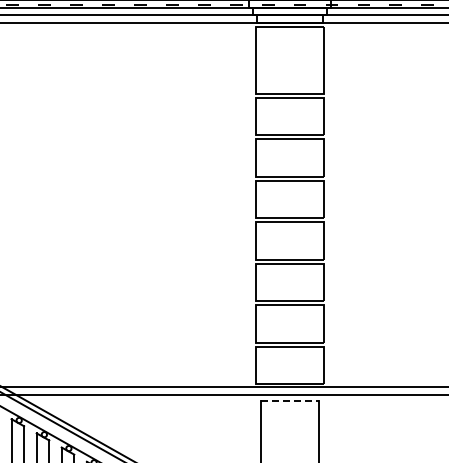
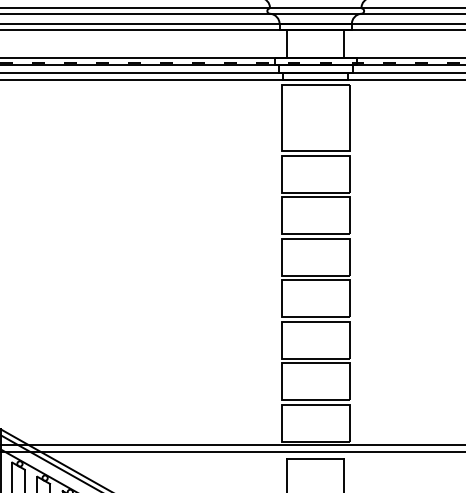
line: (289, 400) -> (315, 458), dashed -> solid

